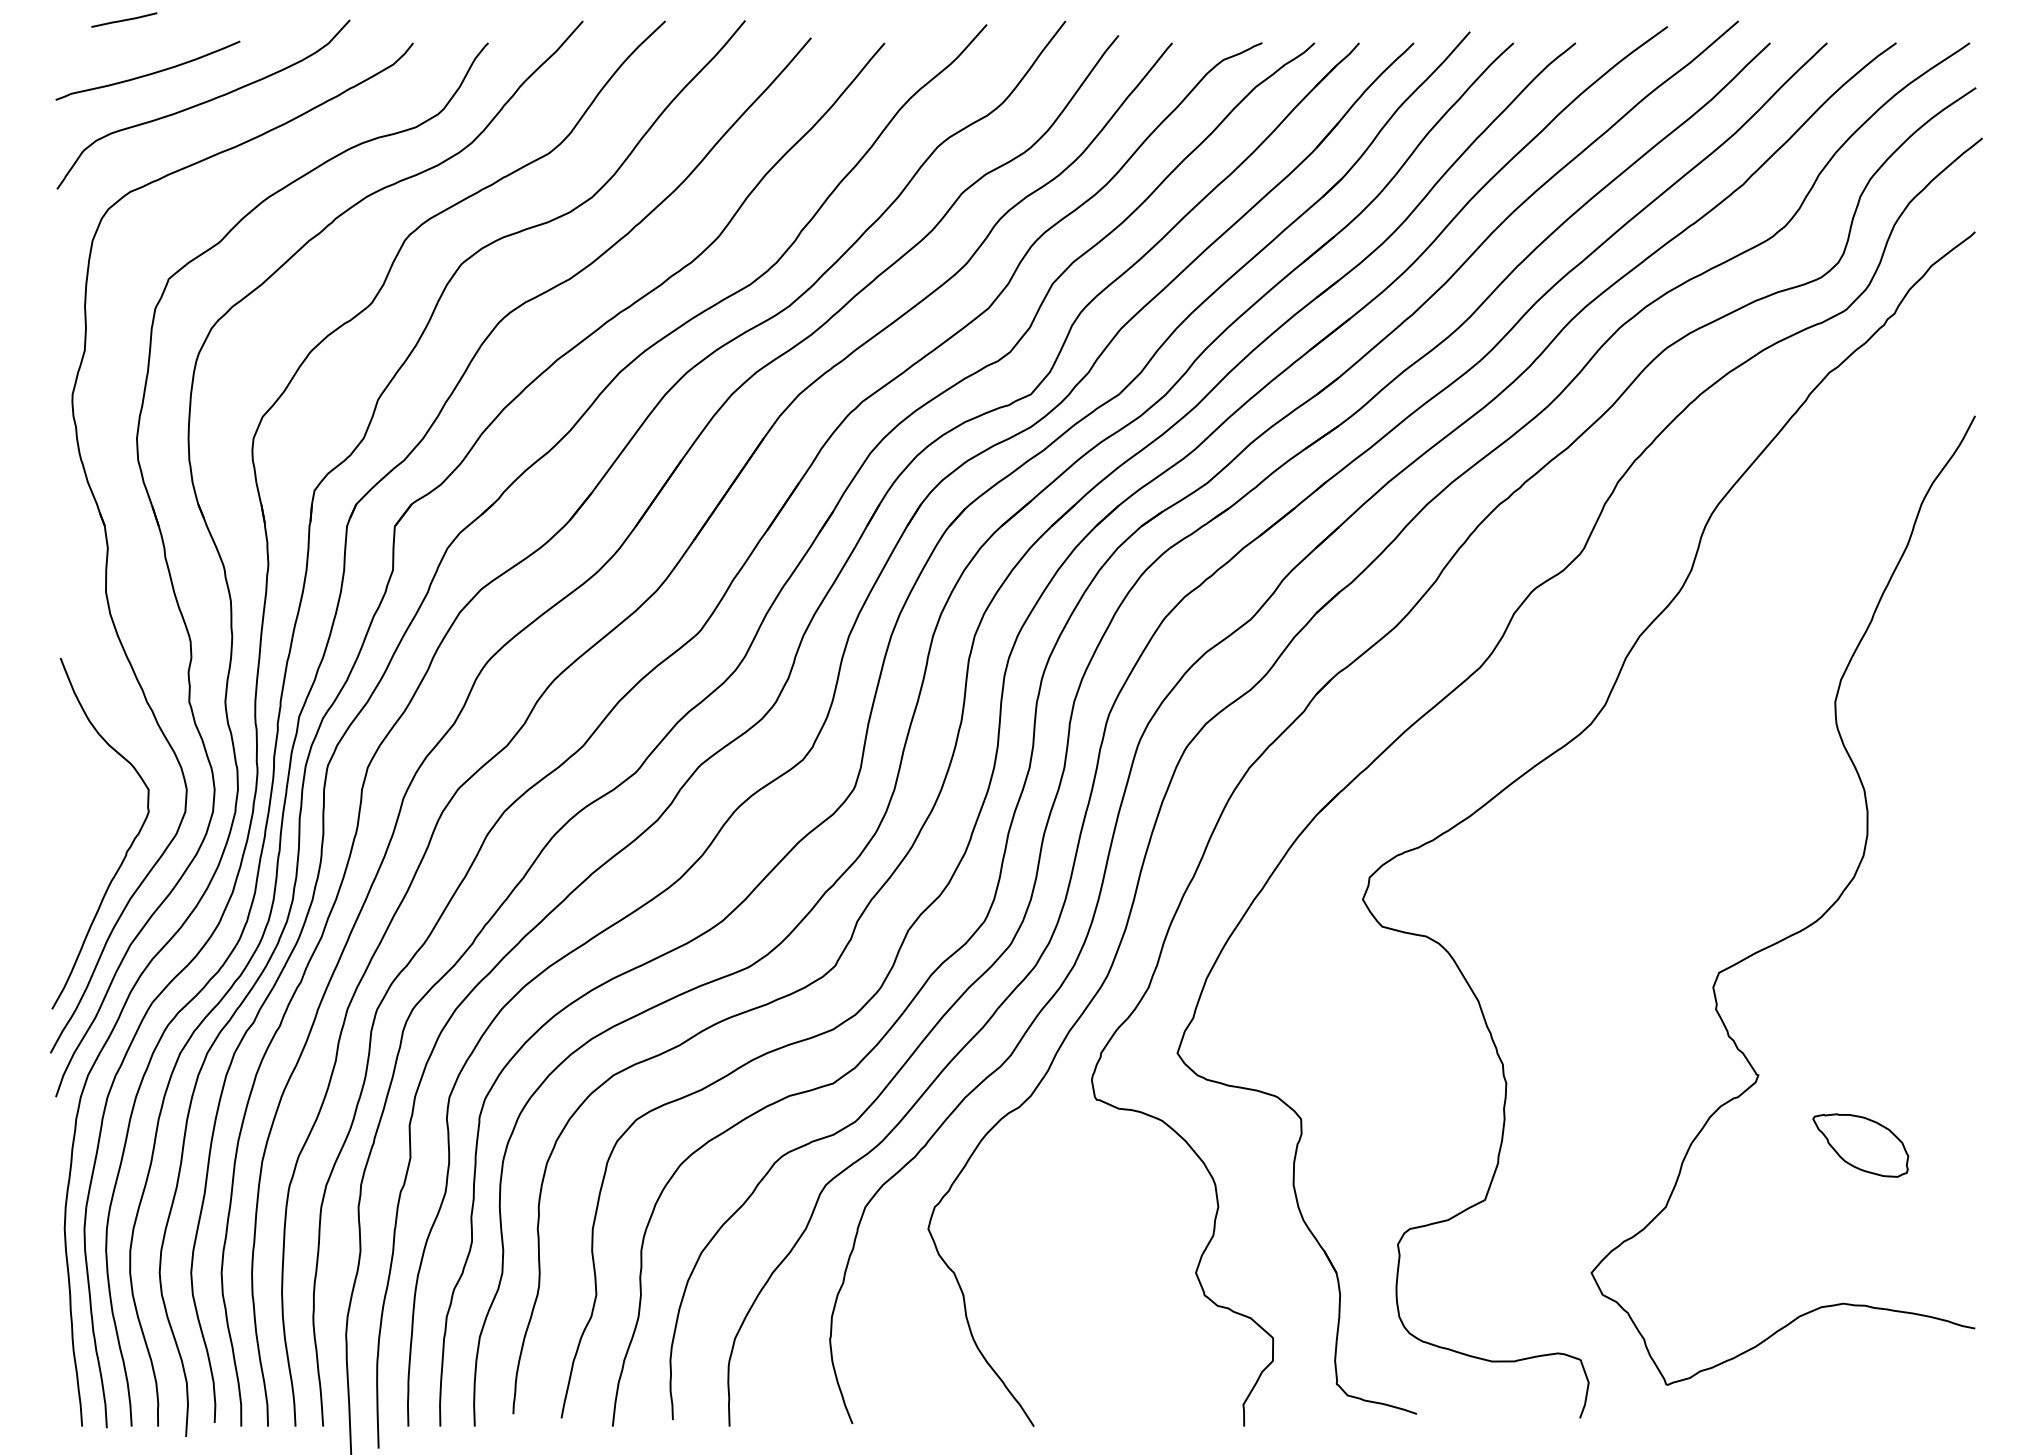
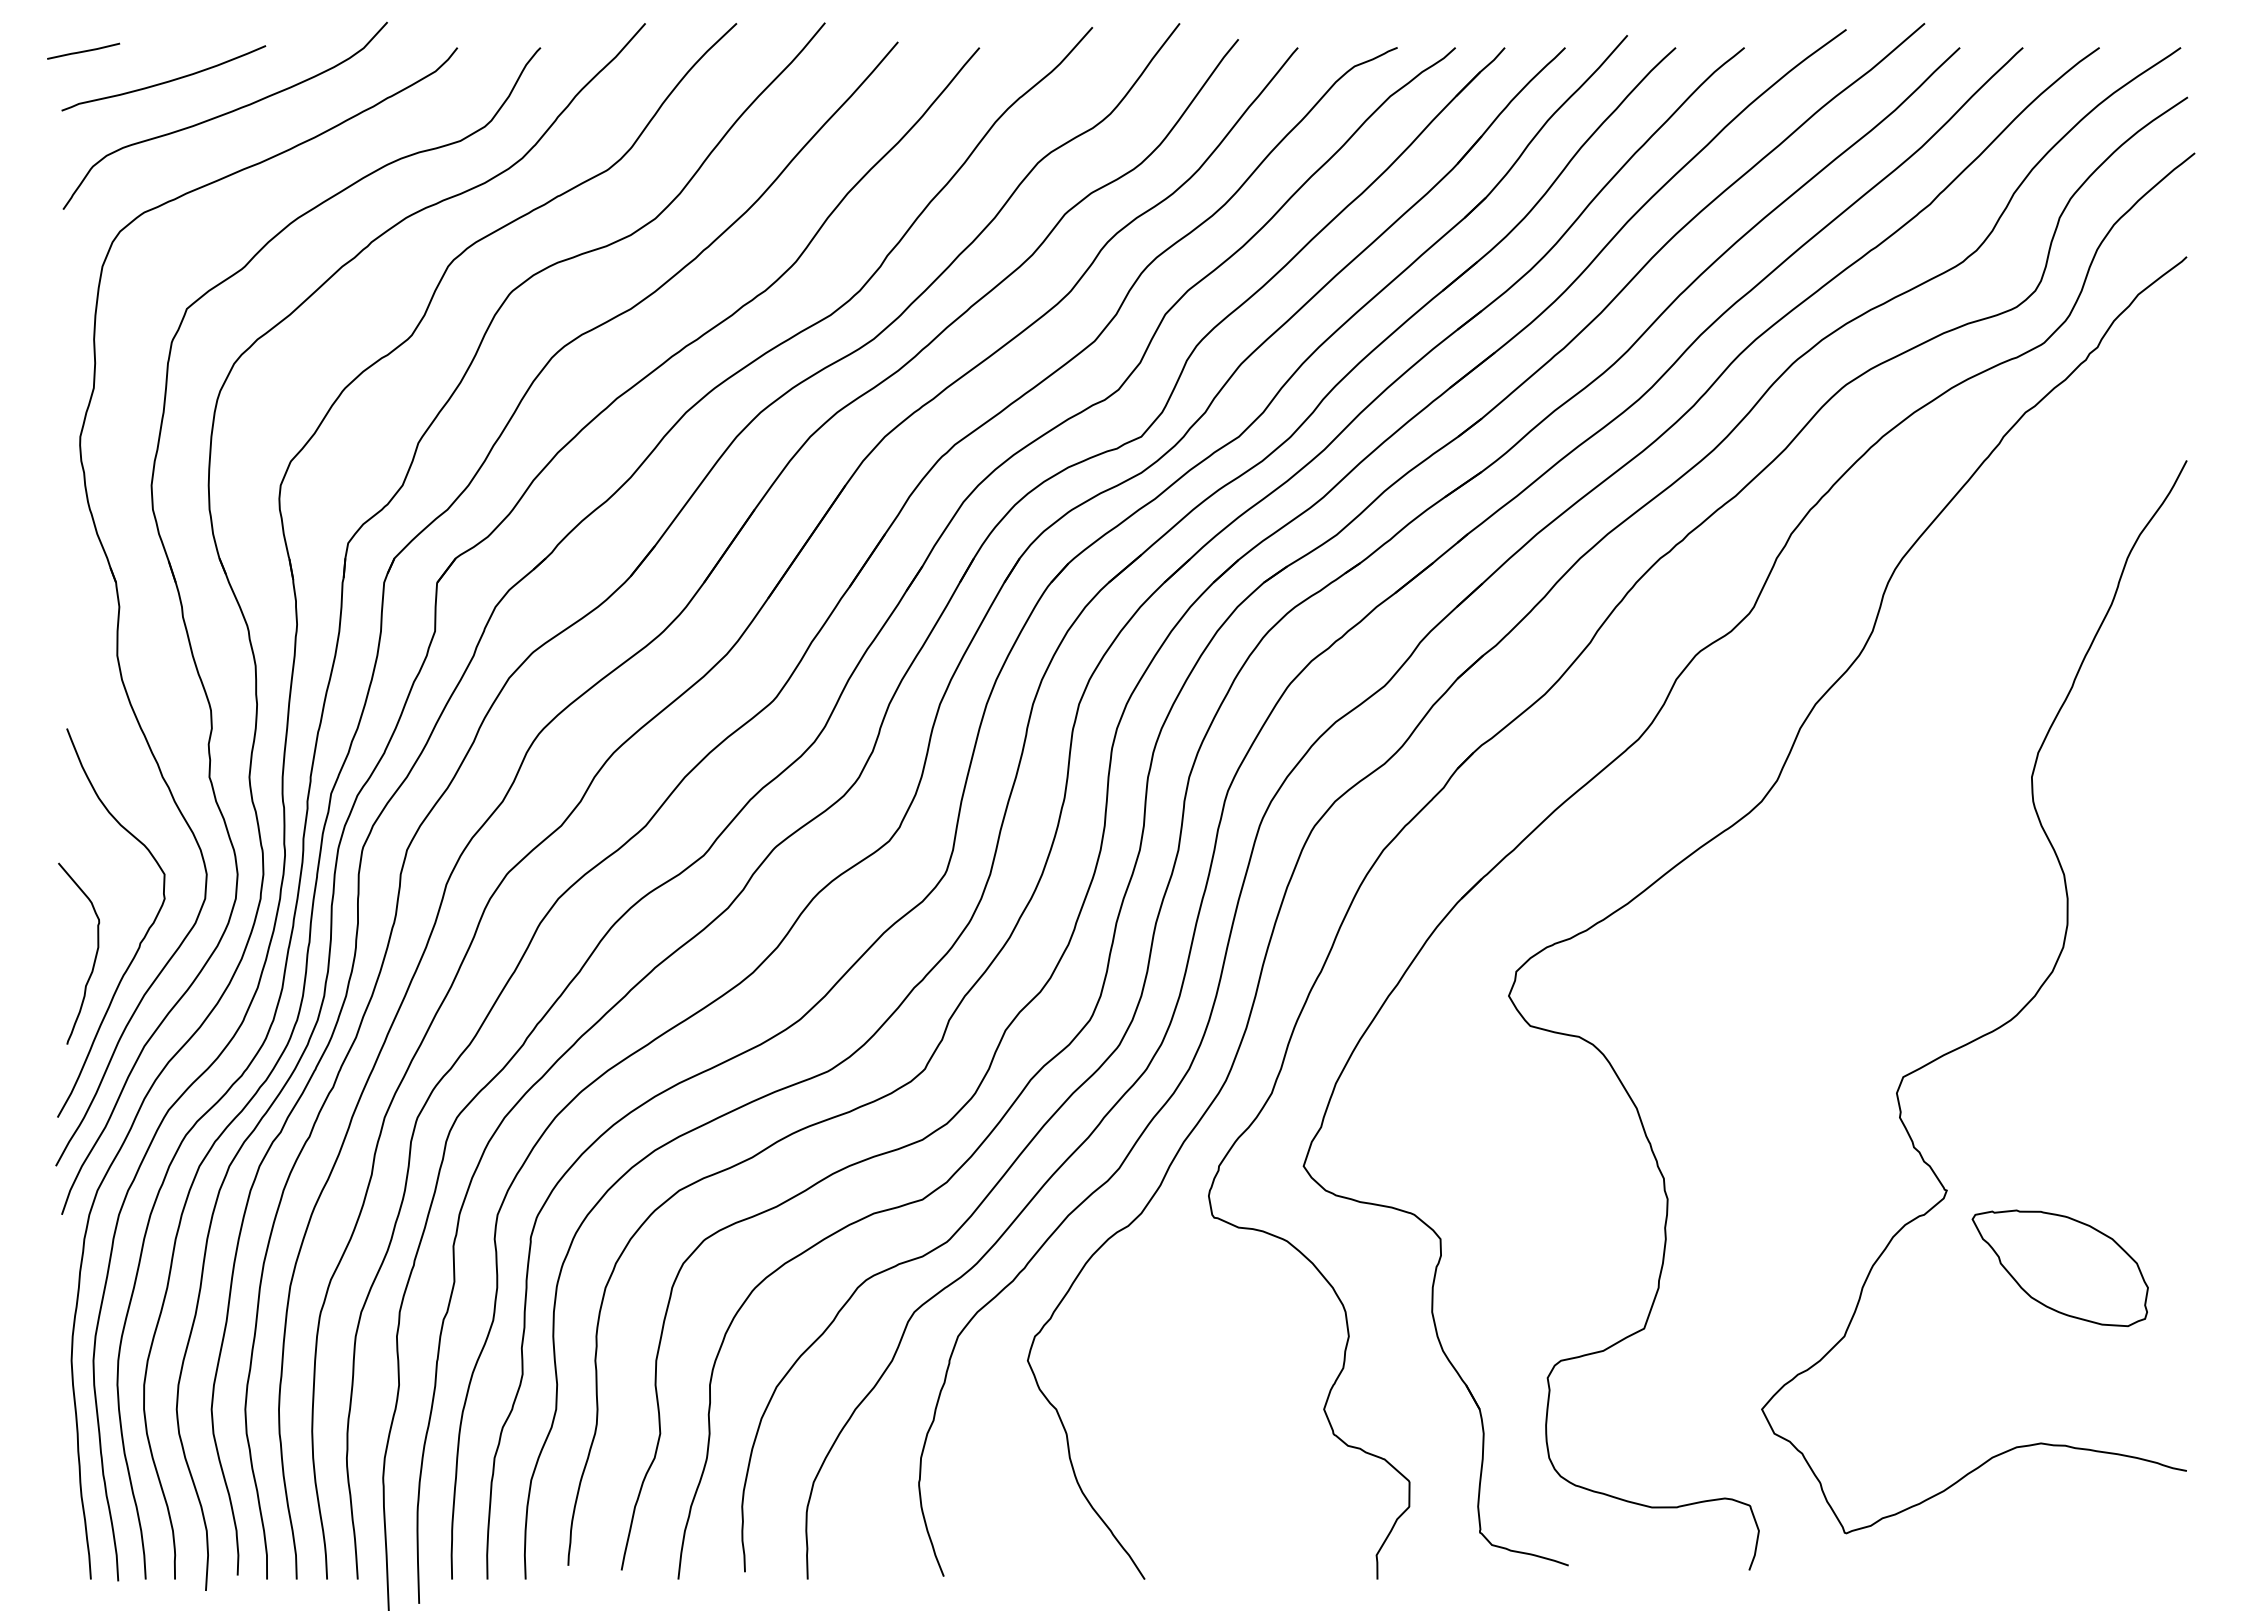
line: (124, 19) -> (83, 50), moved
curve: (85, 865) -> (94, 958), added
part: (1860, 1145) -> (2059, 1268), size x1.67

